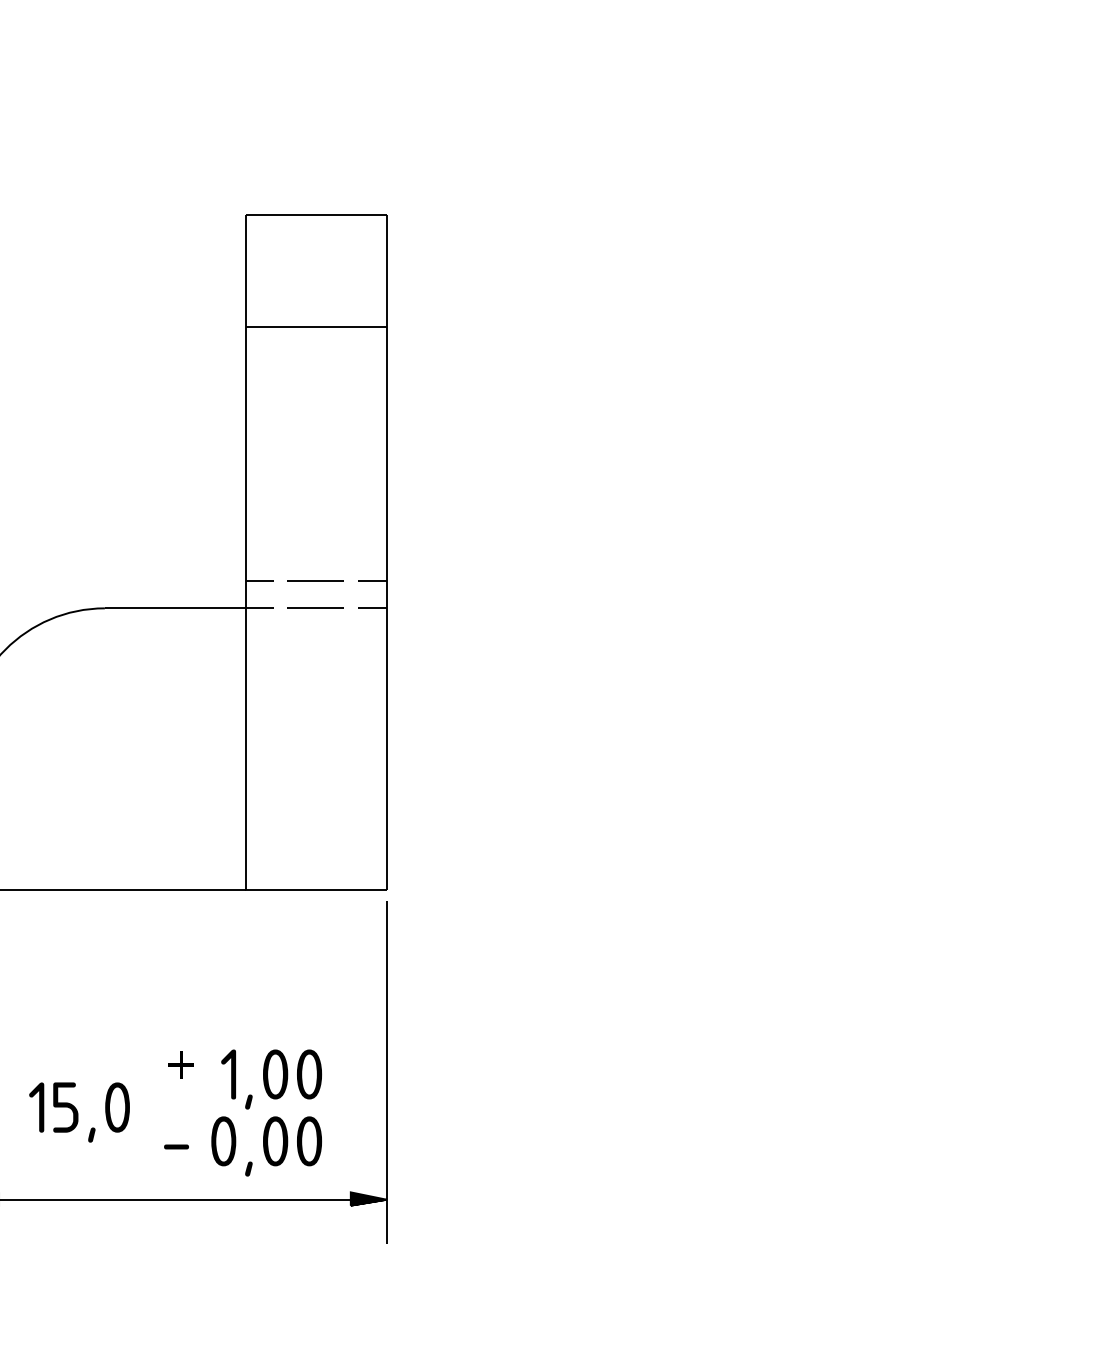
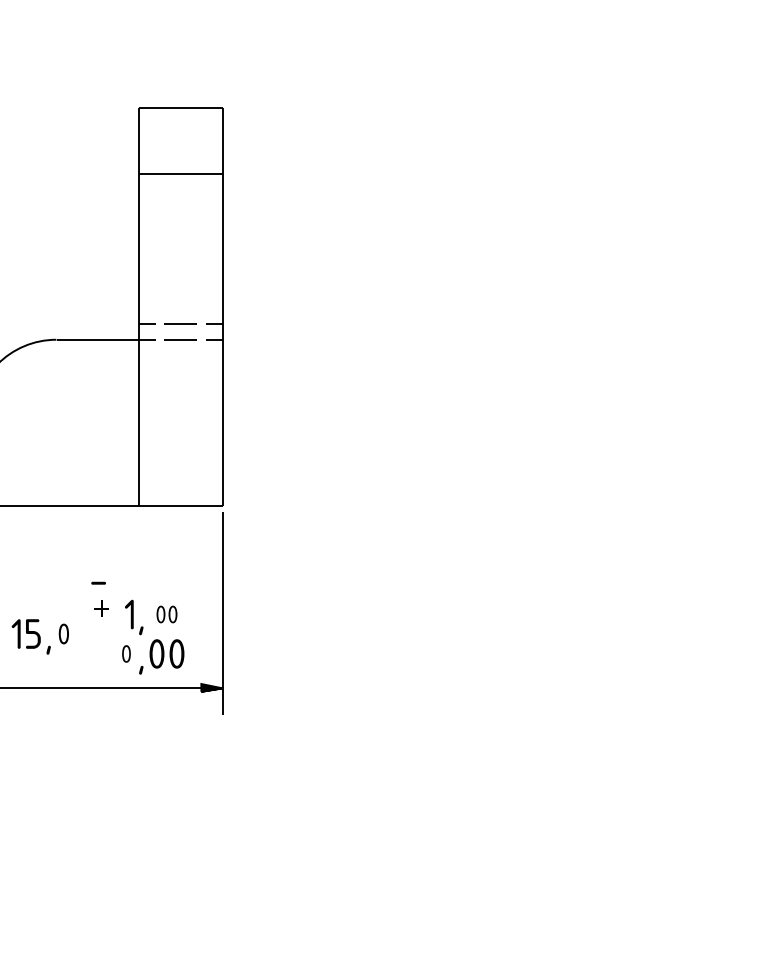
part: (291, 1074) -> (166, 614), size x0.6
part: (116, 1106) -> (63, 633), size x0.7
part: (223, 1140) -> (126, 653), size x0.6
part: (176, 1145) -> (98, 582), moved

